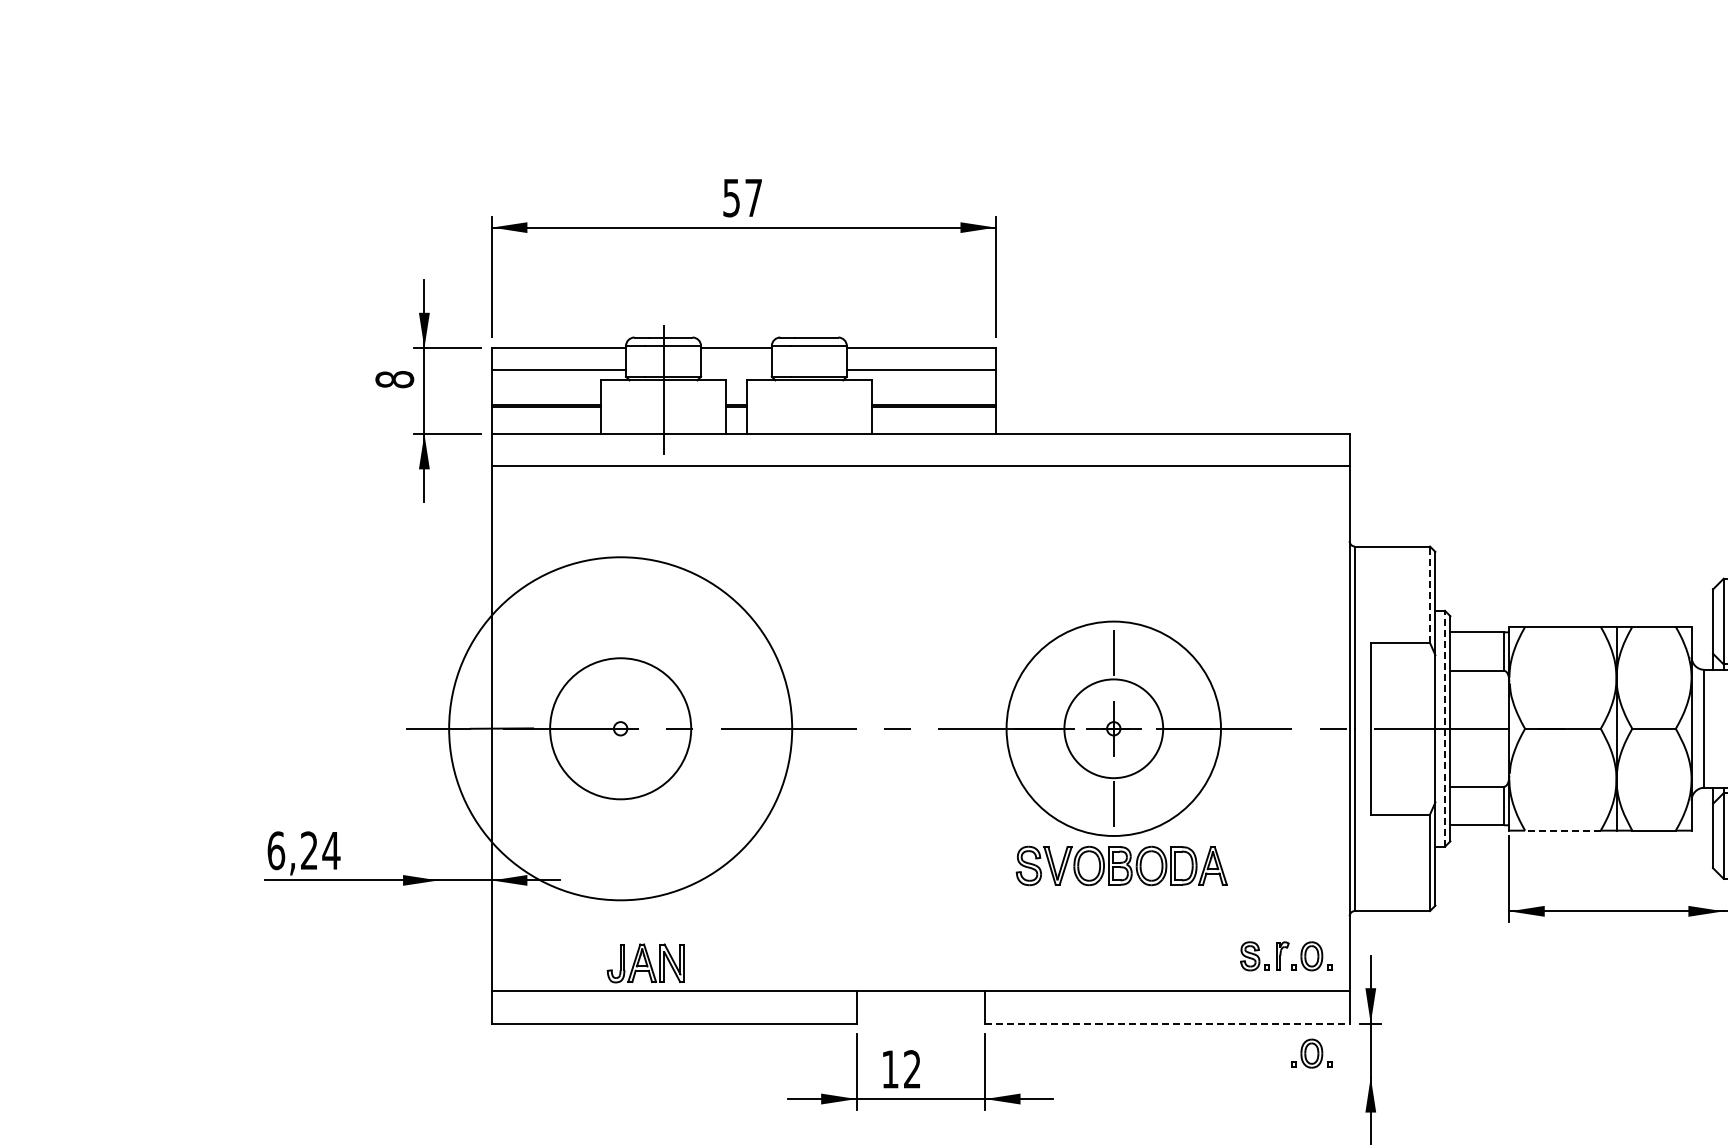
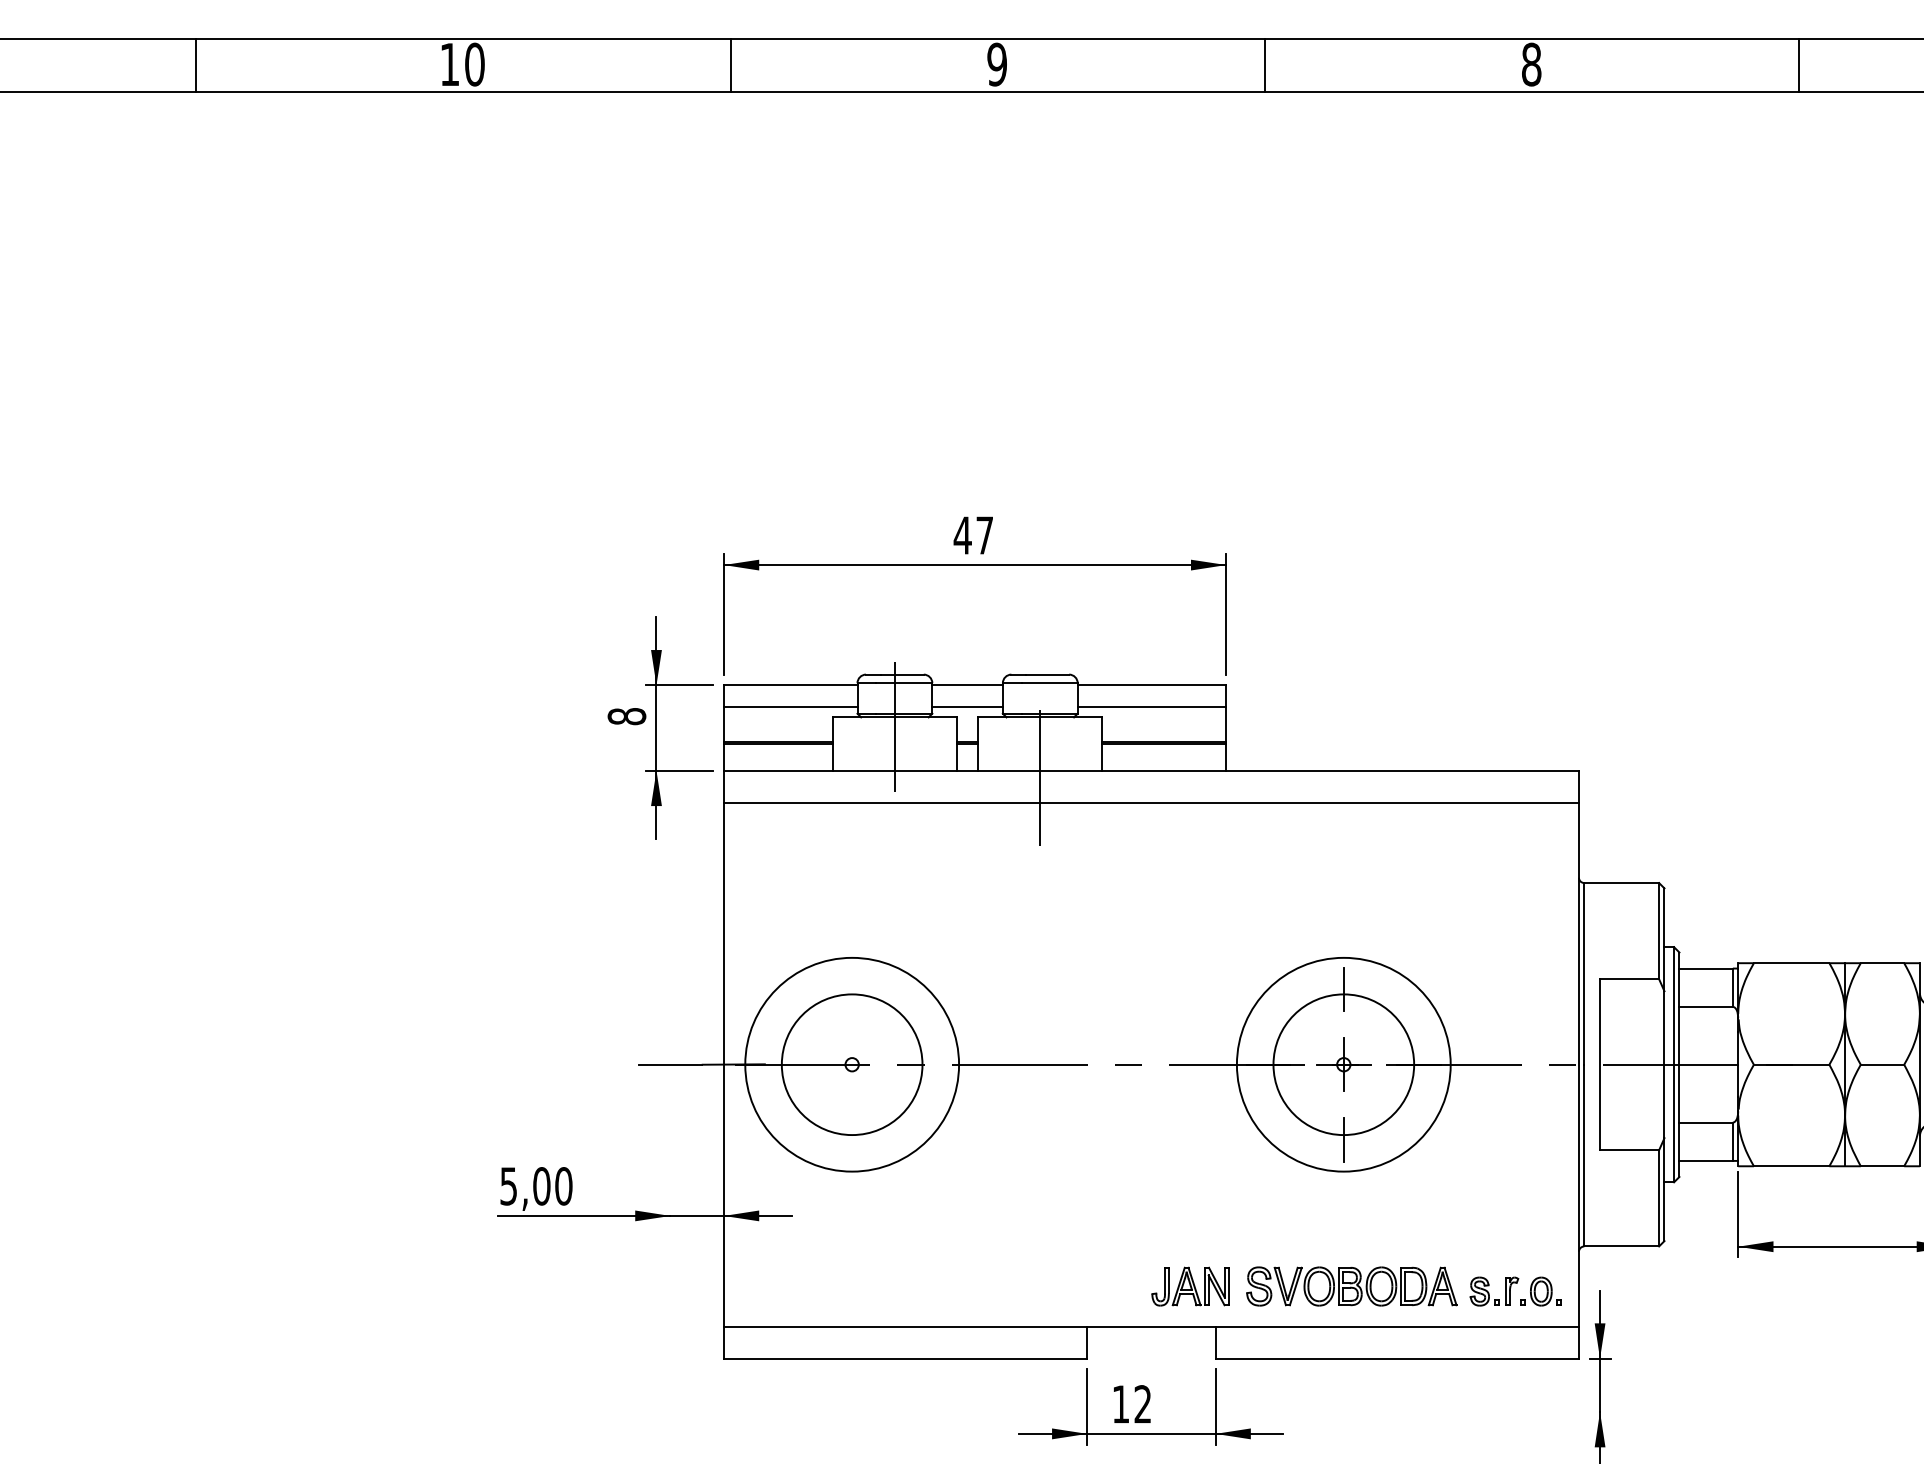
text: (731, 197) -> (962, 535), 57 -> 47
line: (736, 369) -> (967, 706), added
line: (809, 440) -> (1040, 777), added
line: (1430, 594) -> (1659, 930), dashed -> solid
circle: (620, 728) -> (852, 1064), size x0.62
circle: (1113, 728) -> (1343, 1064), size x1.43
line: (1445, 728) -> (1674, 1064), dashed -> solid
line: (1562, 830) -> (1791, 1166), dashed -> solid
text: (304, 850) -> (536, 1186), 6,24 -> 5,00
part: (1121, 865) -> (1351, 1286), moved
part: (646, 963) -> (1190, 1286), moved
line: (1167, 1023) -> (1397, 1358), dashed -> solid
part: (1311, 1053) -> (1540, 1388), removed

